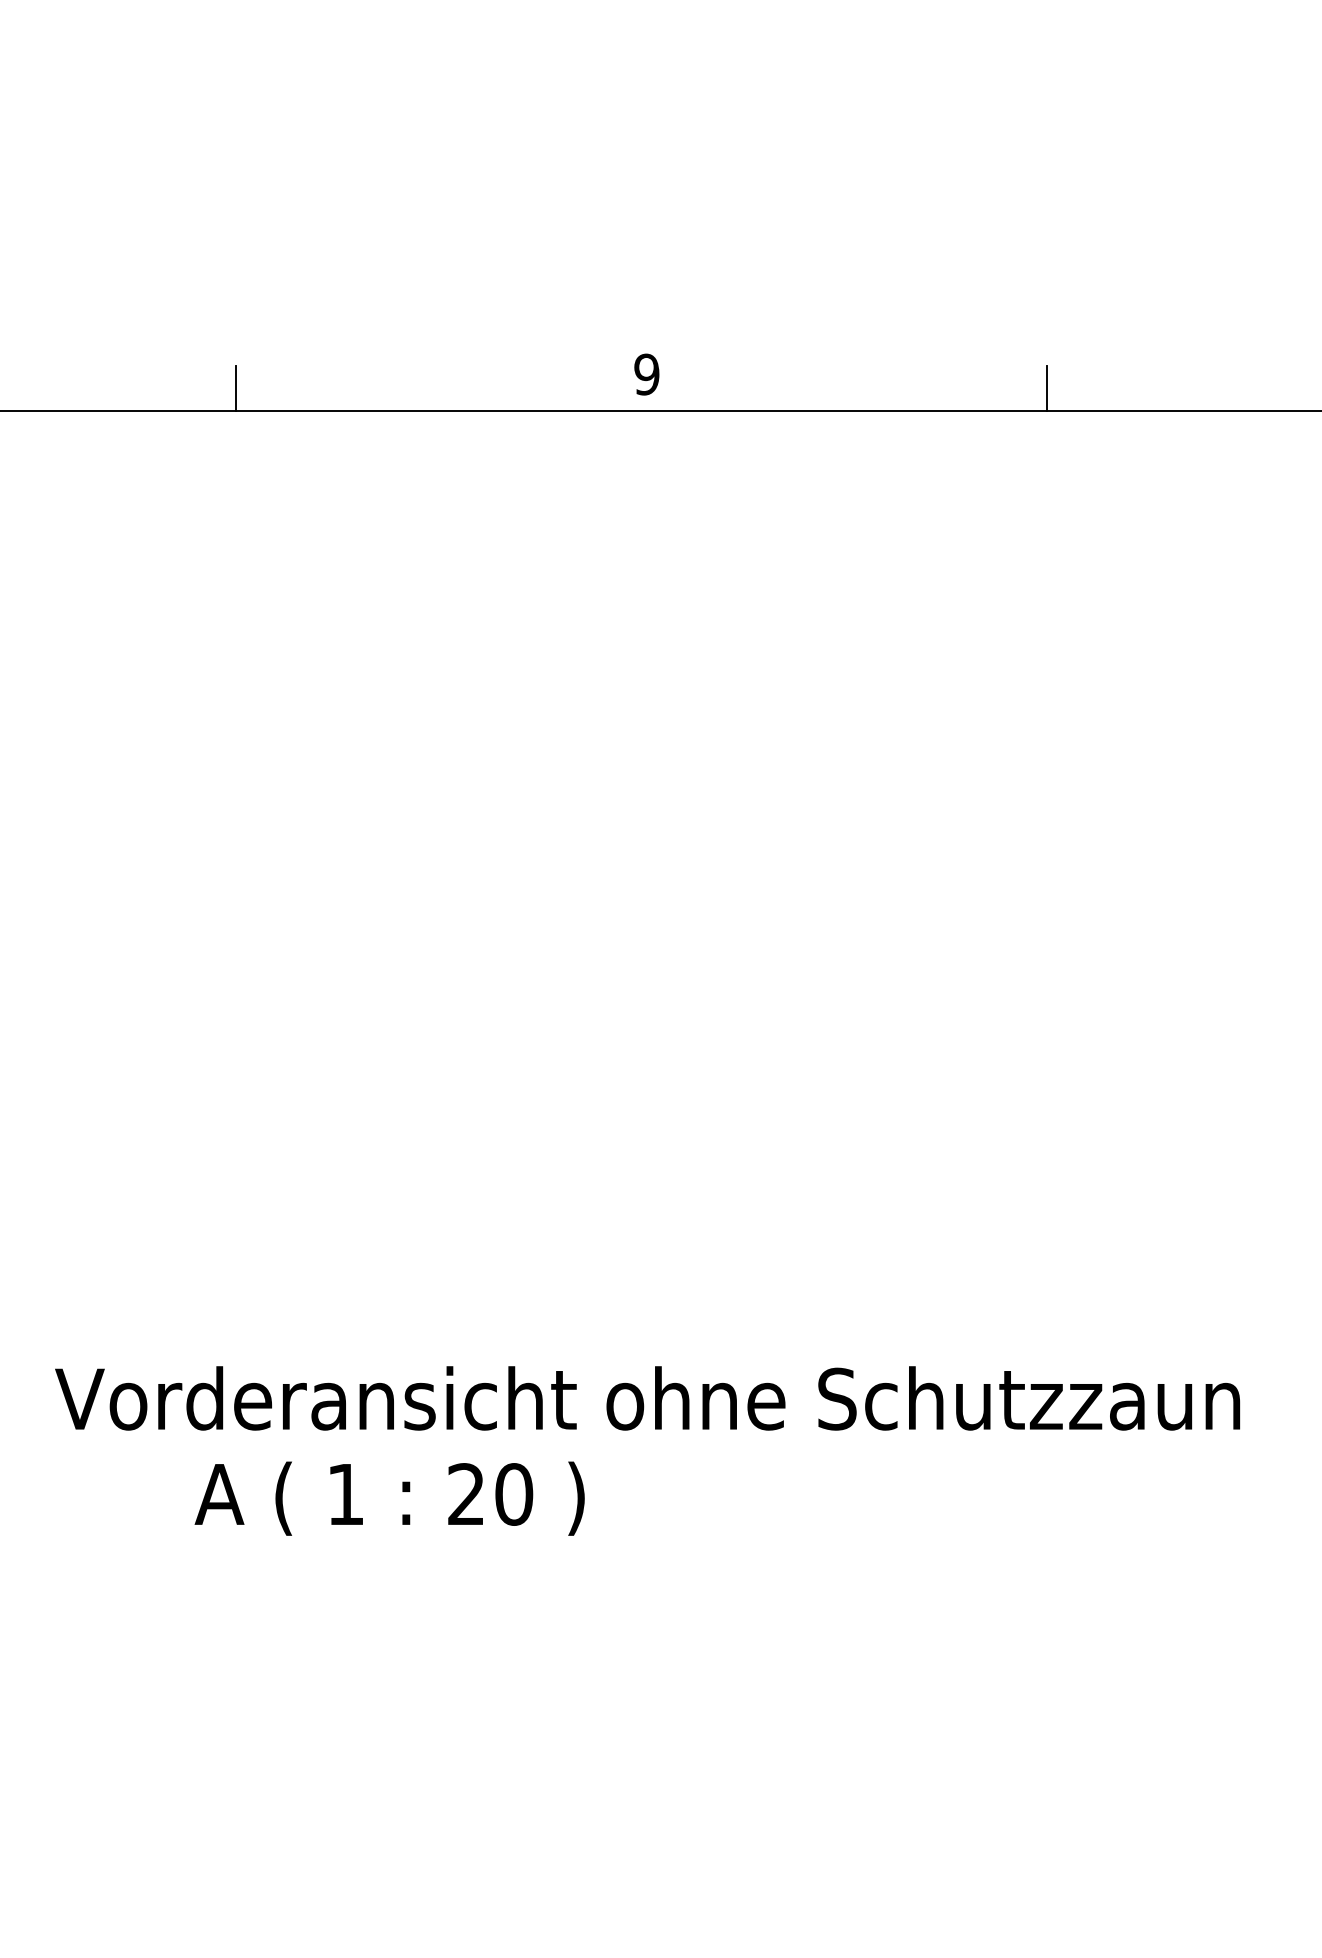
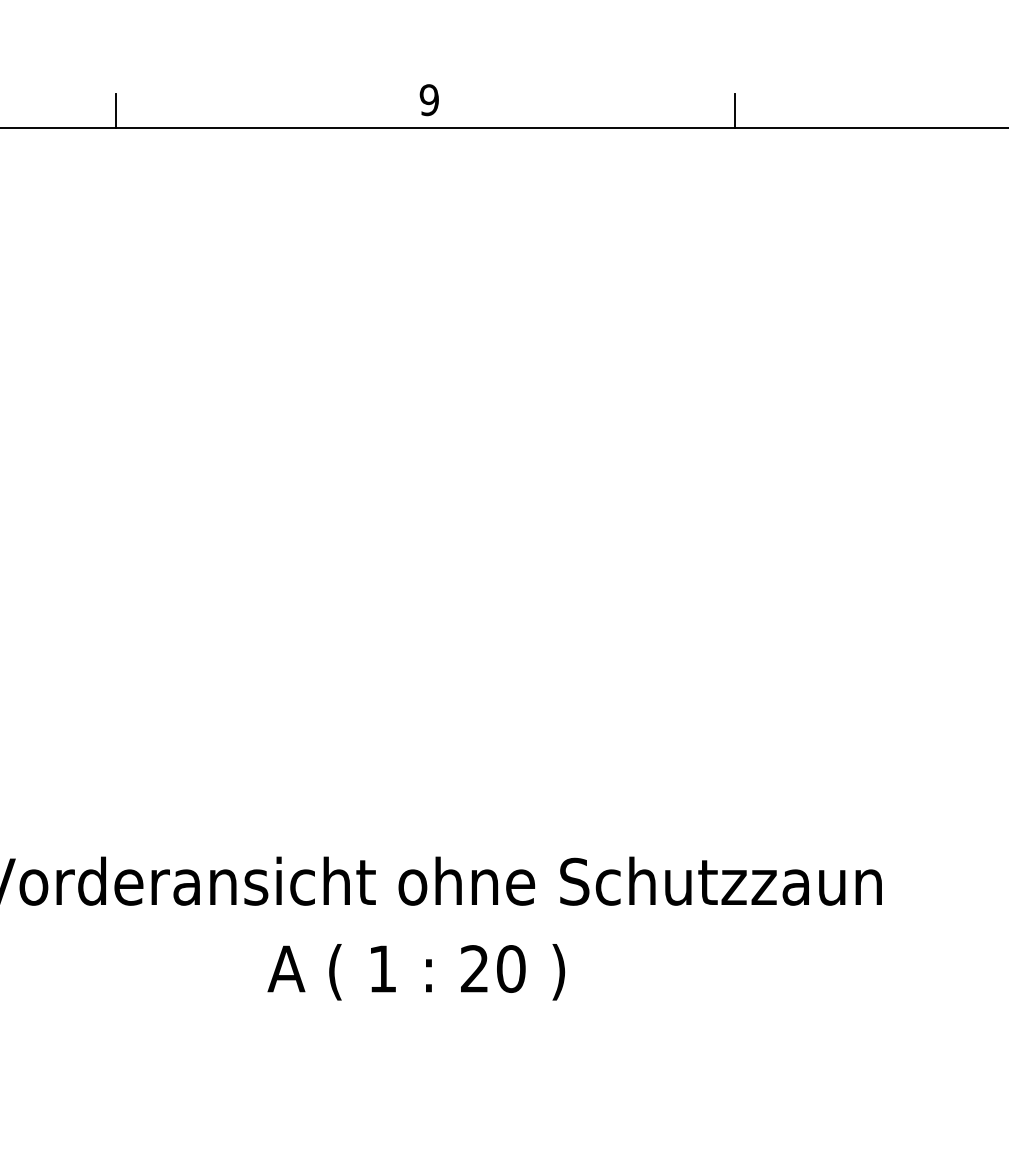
text: (389, 1498) -> (416, 972), moved

